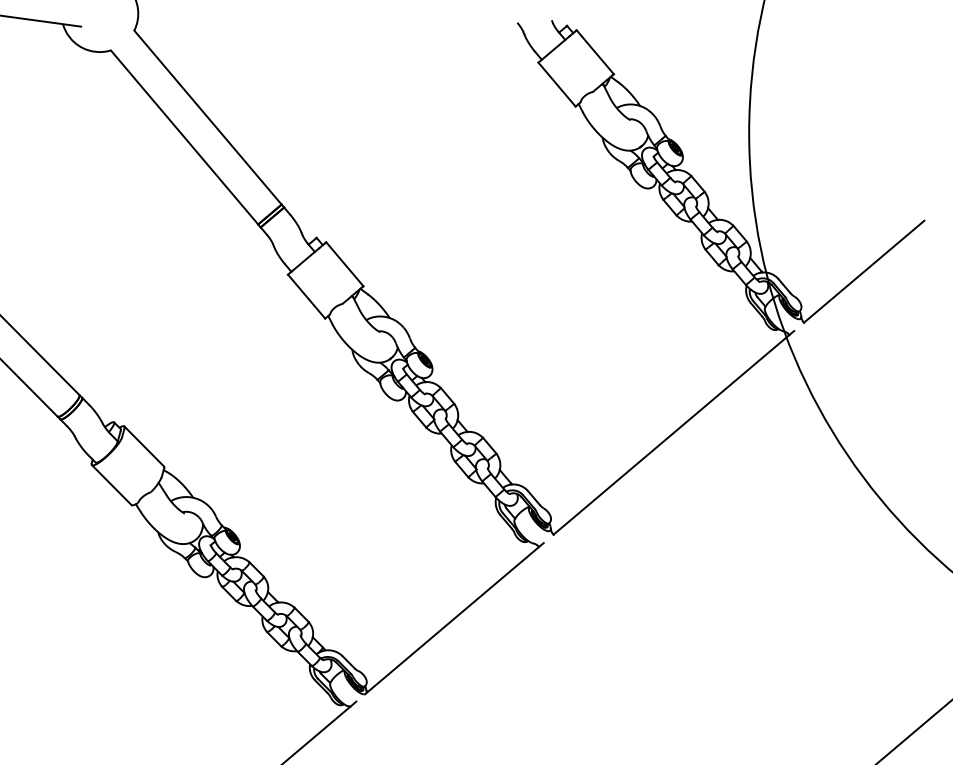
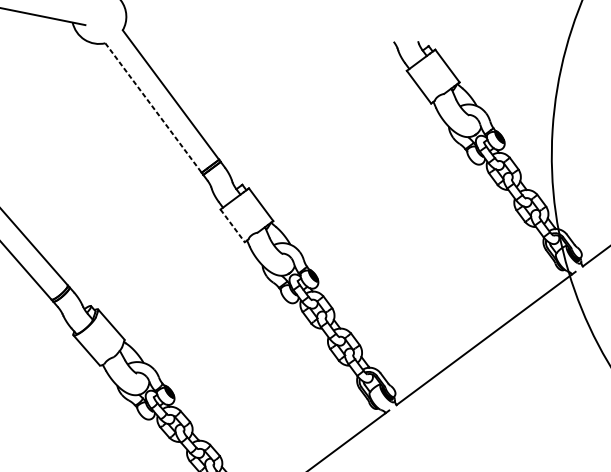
line: (184, 137) -> (153, 108), solid -> dashed
line: (306, 296) -> (232, 225), solid -> dashed

